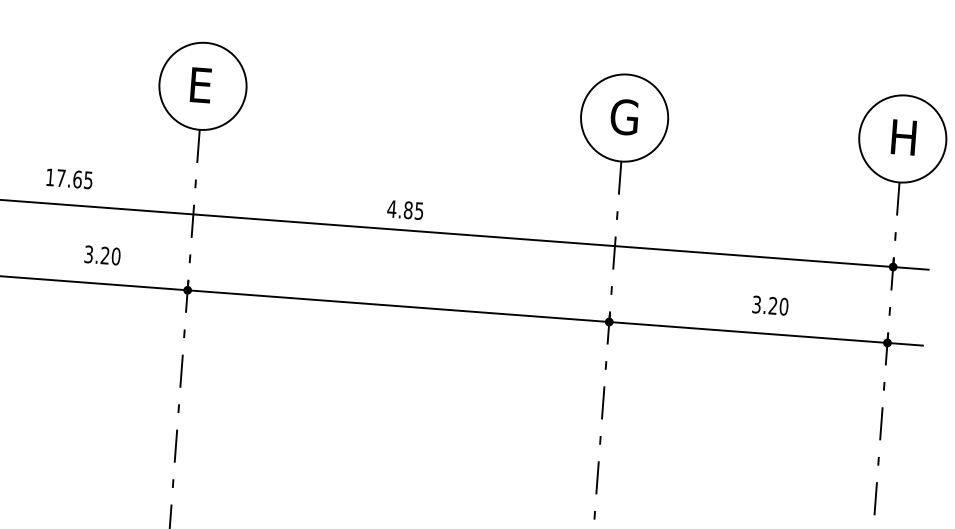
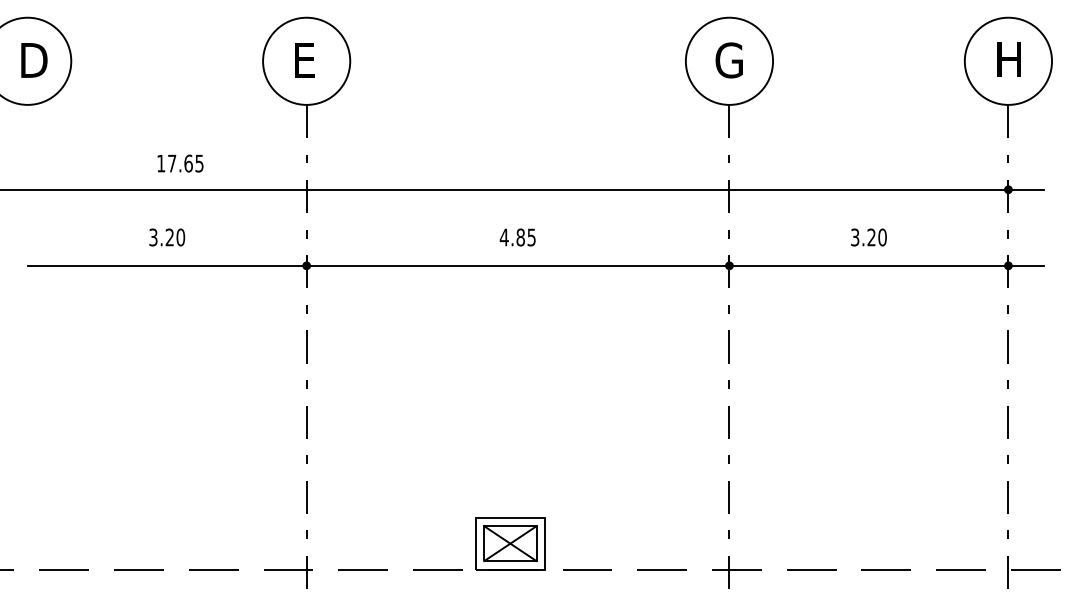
text: (405, 210) -> (517, 237), moved
text: (102, 255) -> (167, 237), moved
text: (769, 305) -> (868, 237), moved

